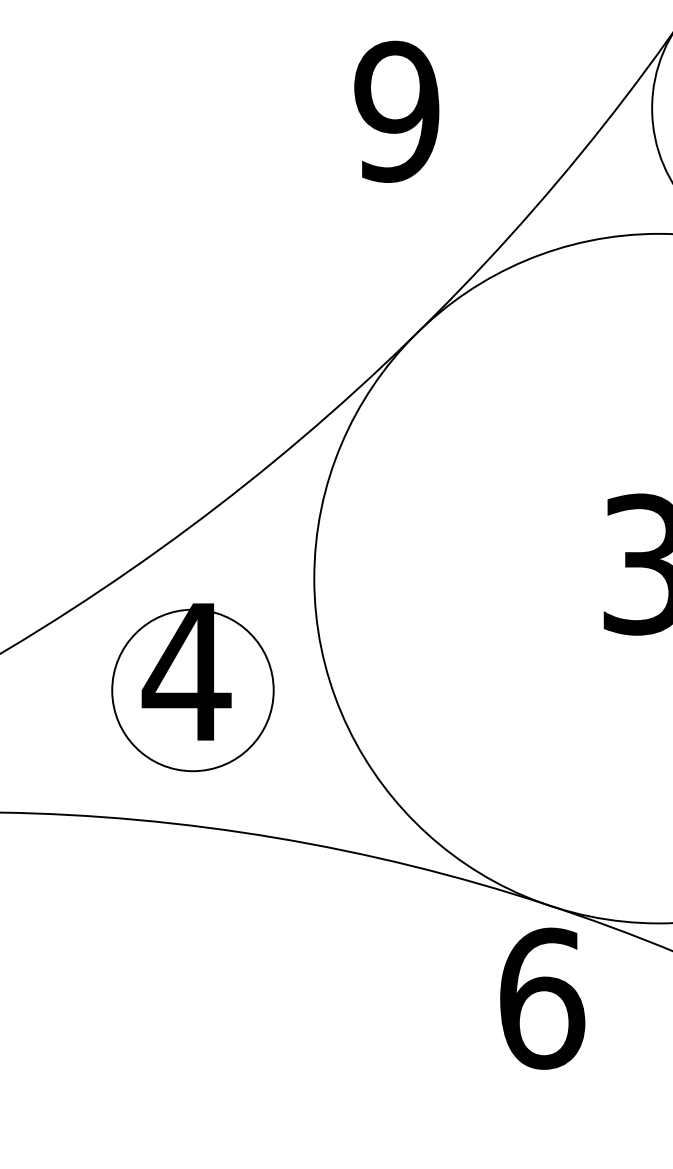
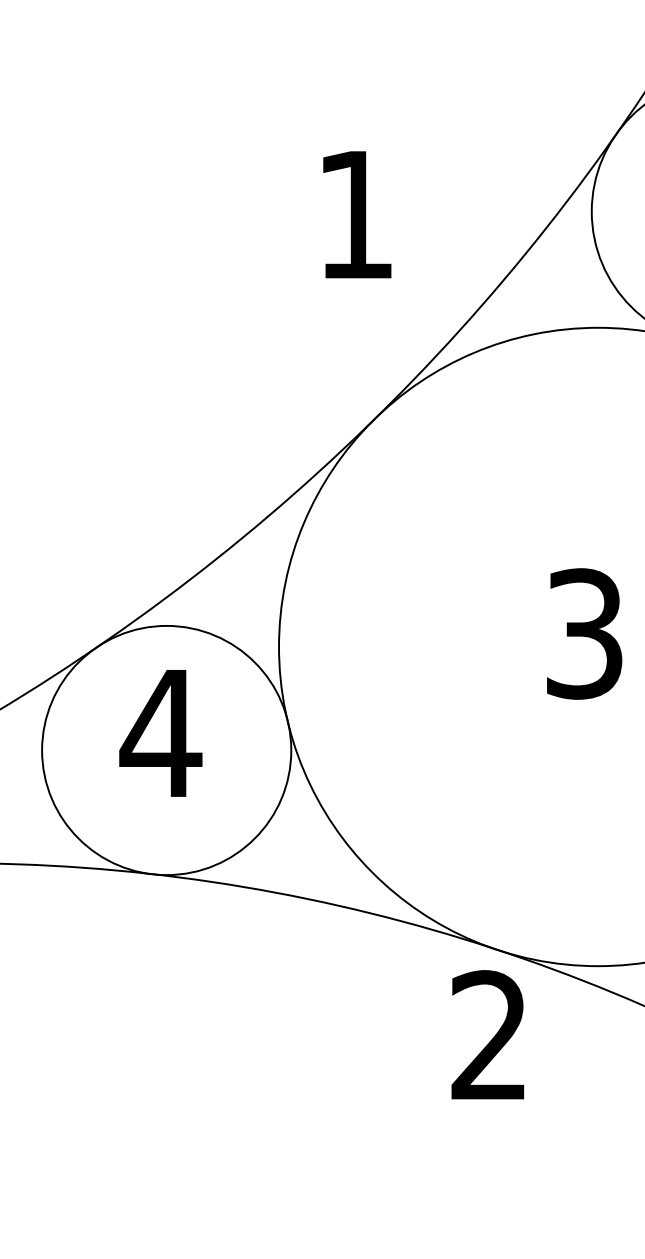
text: (396, 111) -> (355, 214), 9 -> 1
circle: (192, 690) -> (166, 750), size x1.67
text: (542, 998) -> (490, 1035), 6 -> 2

